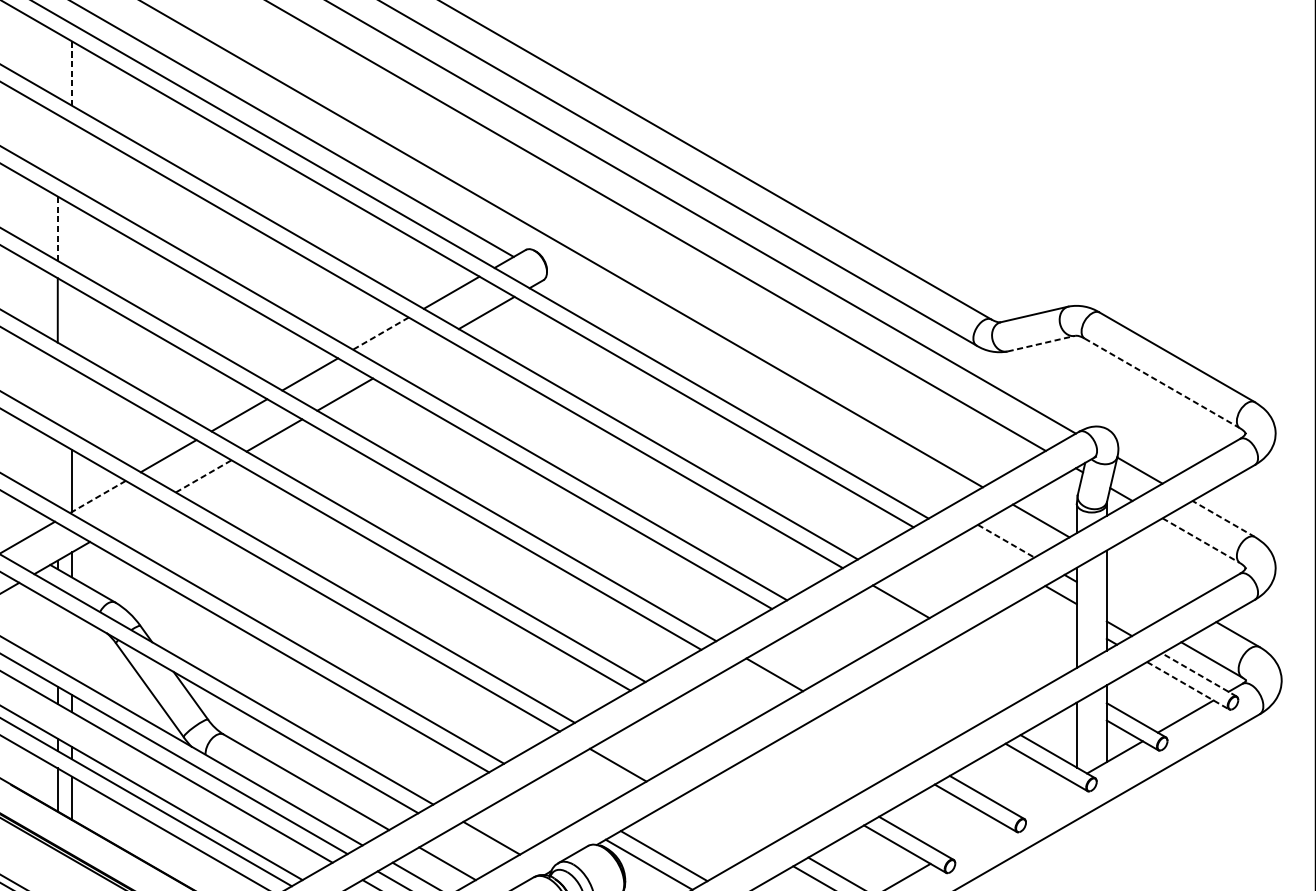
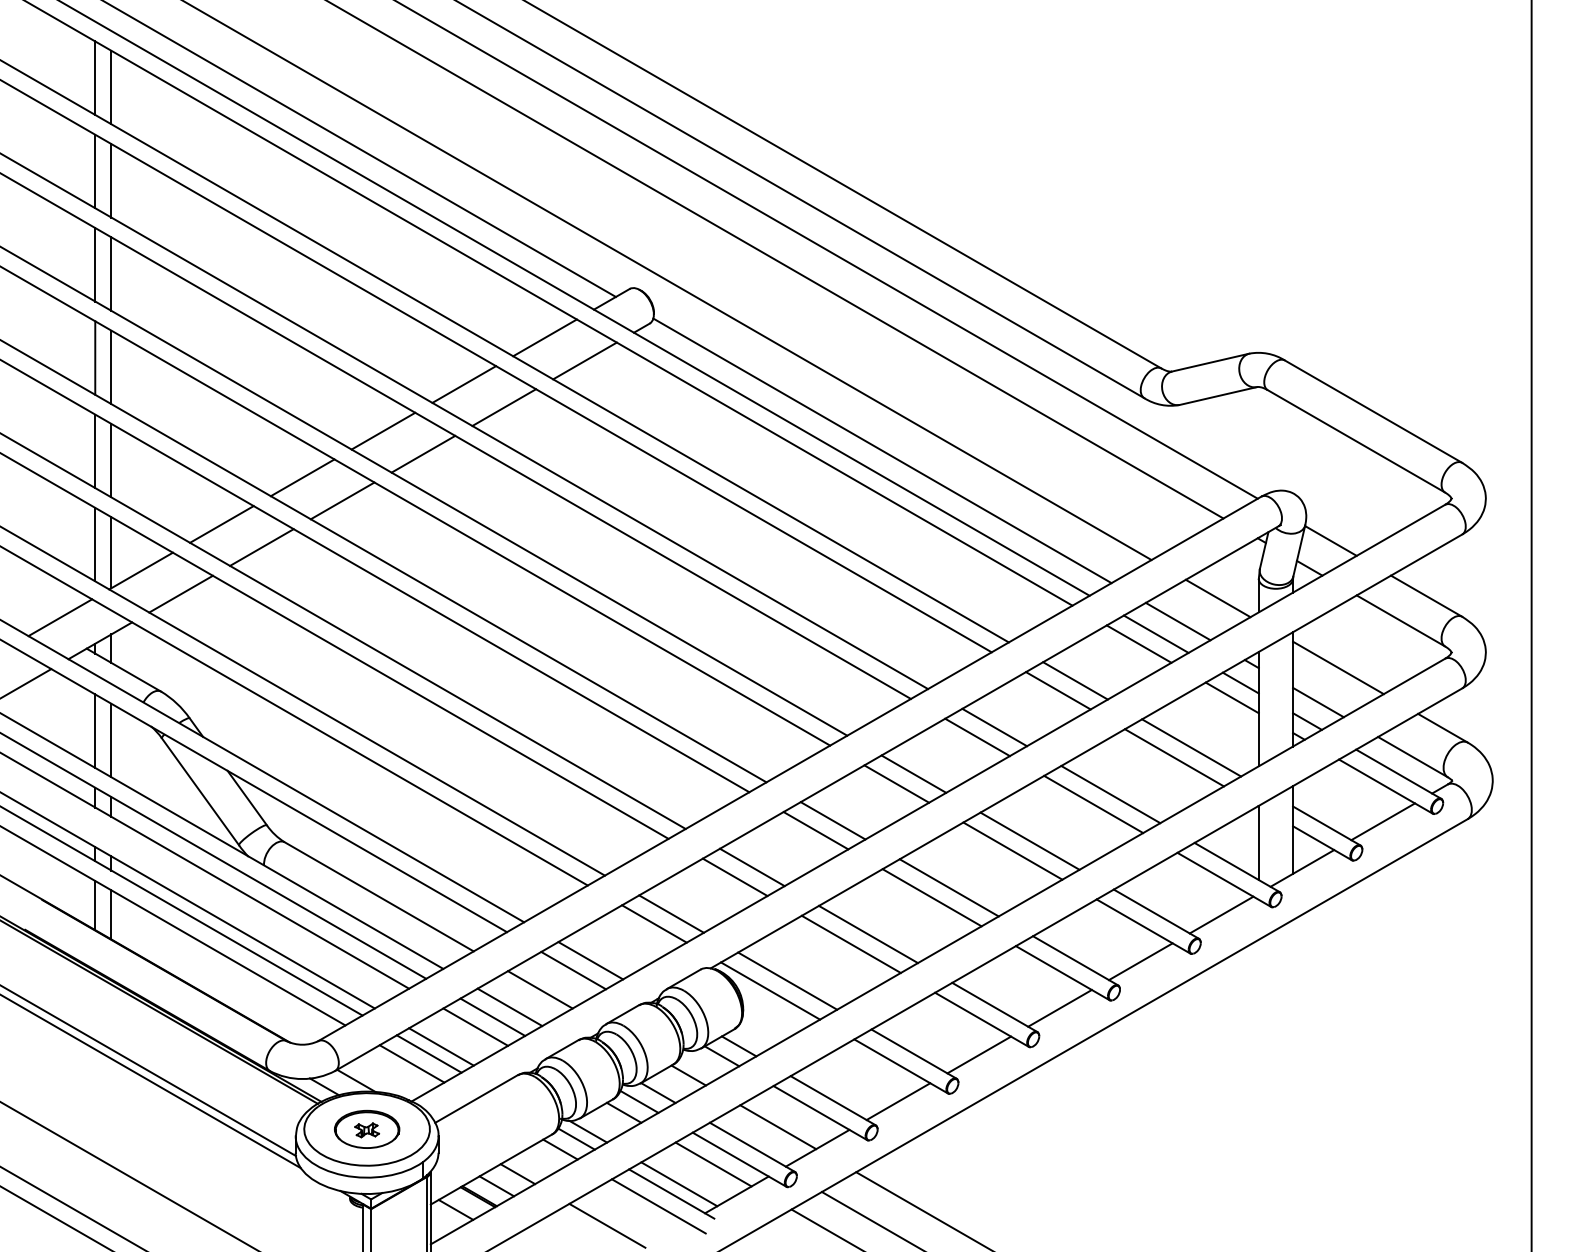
line: (57, 64) -> (95, 77), added
line: (71, 73) -> (111, 87), dashed -> solid
line: (57, 147) -> (95, 171), added
line: (71, 154) -> (111, 180), added
line: (57, 228) -> (95, 264), dashed -> solid
line: (71, 236) -> (111, 273), added
line: (71, 318) -> (111, 367), added
line: (381, 333) -> (464, 384), dashed -> solid
line: (1041, 344) -> (1218, 396), dashed -> solid
line: (416, 353) -> (504, 407), added
line: (1162, 383) -> (1356, 441), dashed -> solid
line: (747, 391) -> (882, 450), added
line: (57, 392) -> (95, 451), added
line: (71, 400) -> (111, 460), added
line: (57, 473) -> (95, 544), added
line: (203, 476) -> (261, 547), dashed -> solid
line: (98, 497) -> (141, 571), dashed -> solid
line: (132, 516) -> (180, 593), added
line: (1223, 518) -> (1426, 595), dashed -> solid
line: (1006, 541) -> (1178, 621), dashed -> solid
line: (1201, 541) -> (1401, 621), dashed -> solid
line: (986, 551) -> (1155, 633), added
line: (971, 560) -> (1138, 643), added
line: (1146, 581) -> (1338, 667), added
line: (916, 592) -> (1075, 680), added
line: (1052, 607) -> (1231, 697), added
line: (1129, 612) -> (1318, 702), added
line: (845, 633) -> (994, 727), added
line: (57, 636) -> (95, 730), added
line: (830, 642) -> (977, 737), added
line: (71, 645) -> (111, 740), added
line: (1017, 651) -> (1191, 747), added
line: (1002, 660) -> (1173, 757), added
line: (1199, 675) -> (1398, 774), dashed -> solid
line: (759, 683) -> (896, 783), added
line: (1188, 685) -> (1386, 786), dashed -> solid
line: (946, 692) -> (1110, 794), added
line: (932, 701) -> (1093, 804), added
line: (703, 715) -> (832, 820), added
line: (688, 724) -> (815, 830), added
line: (875, 732) -> (1029, 840), added
line: (861, 741) -> (1012, 850), added
line: (633, 756) -> (752, 867), added
line: (805, 774) -> (948, 887), added
line: (790, 782) -> (931, 897), added
line: (562, 796) -> (671, 913), added
line: (1044, 797) -> (1221, 914), added
line: (547, 805) -> (654, 923), added
line: (734, 815) -> (867, 934), added
line: (719, 823) -> (850, 943), added
line: (973, 838) -> (1140, 961), added
line: (476, 846) -> (573, 970), added

